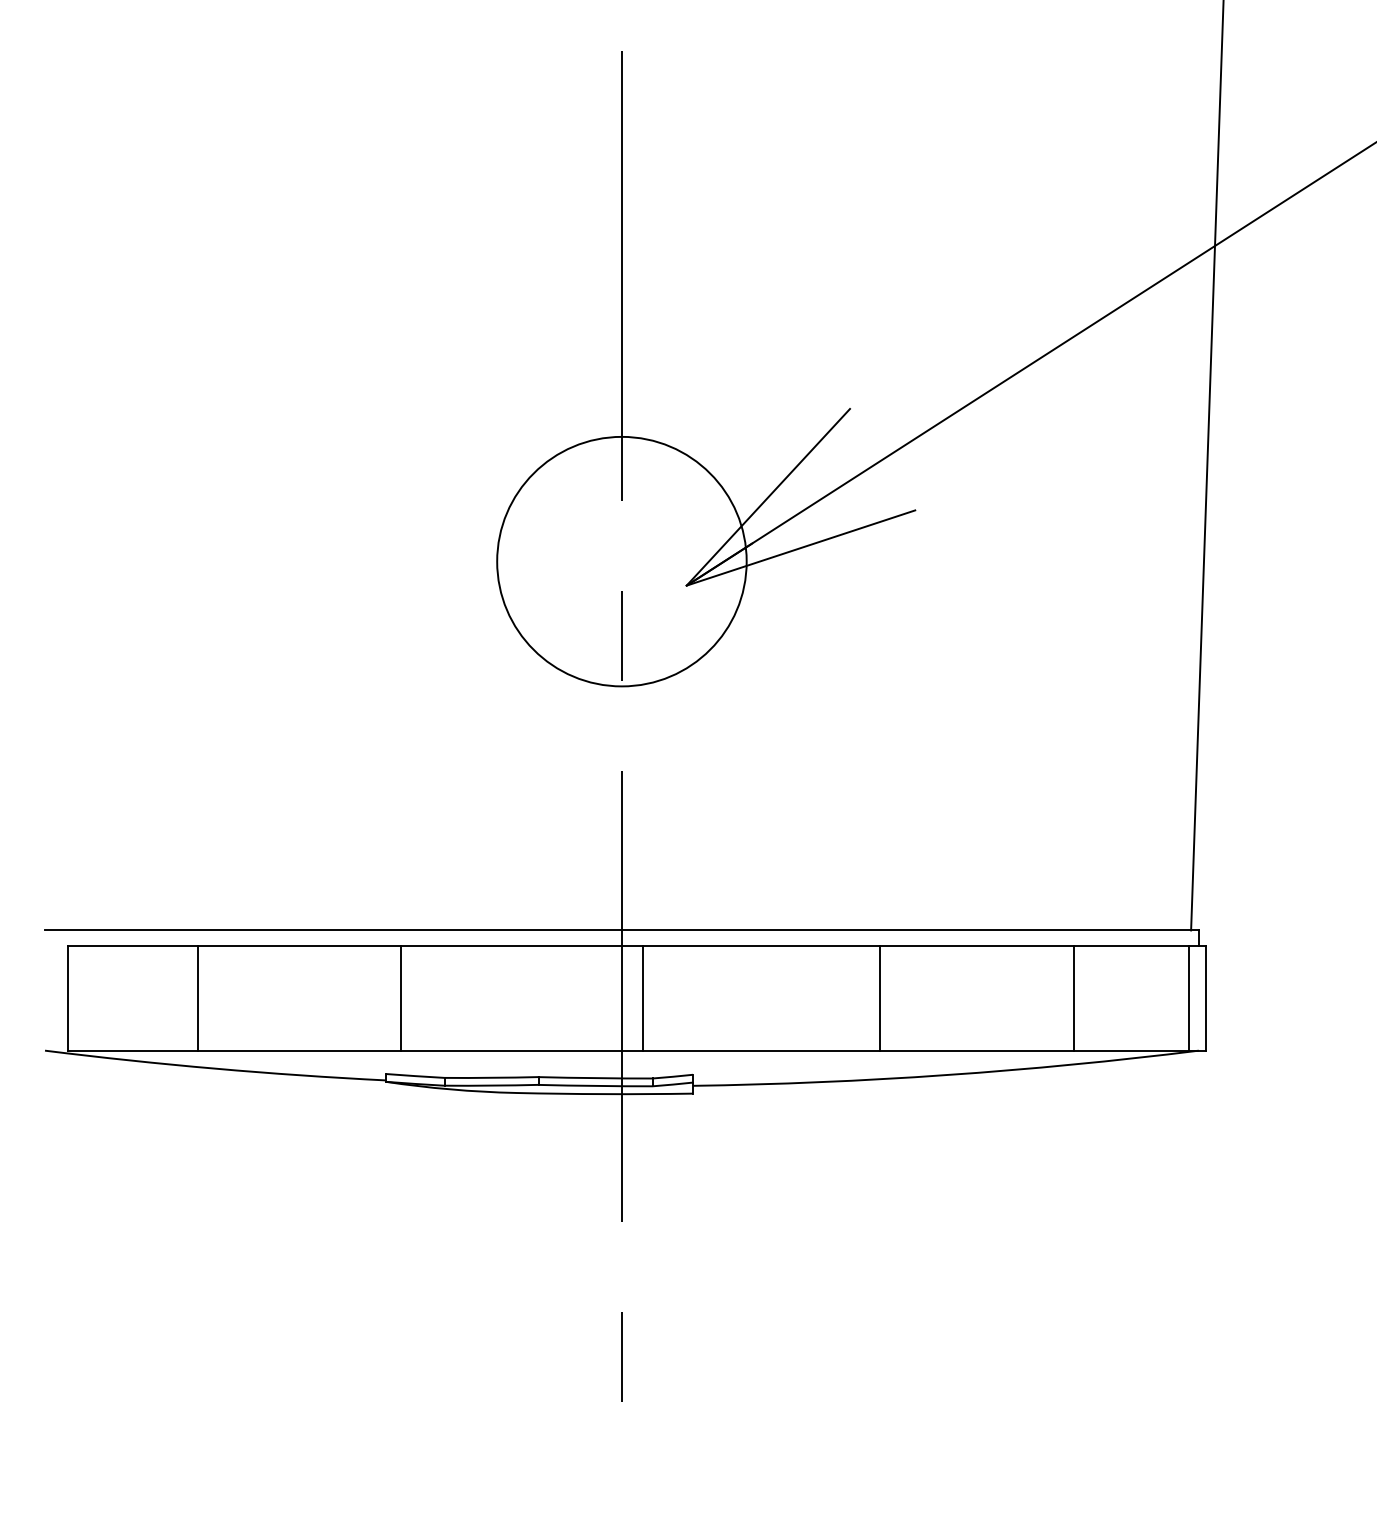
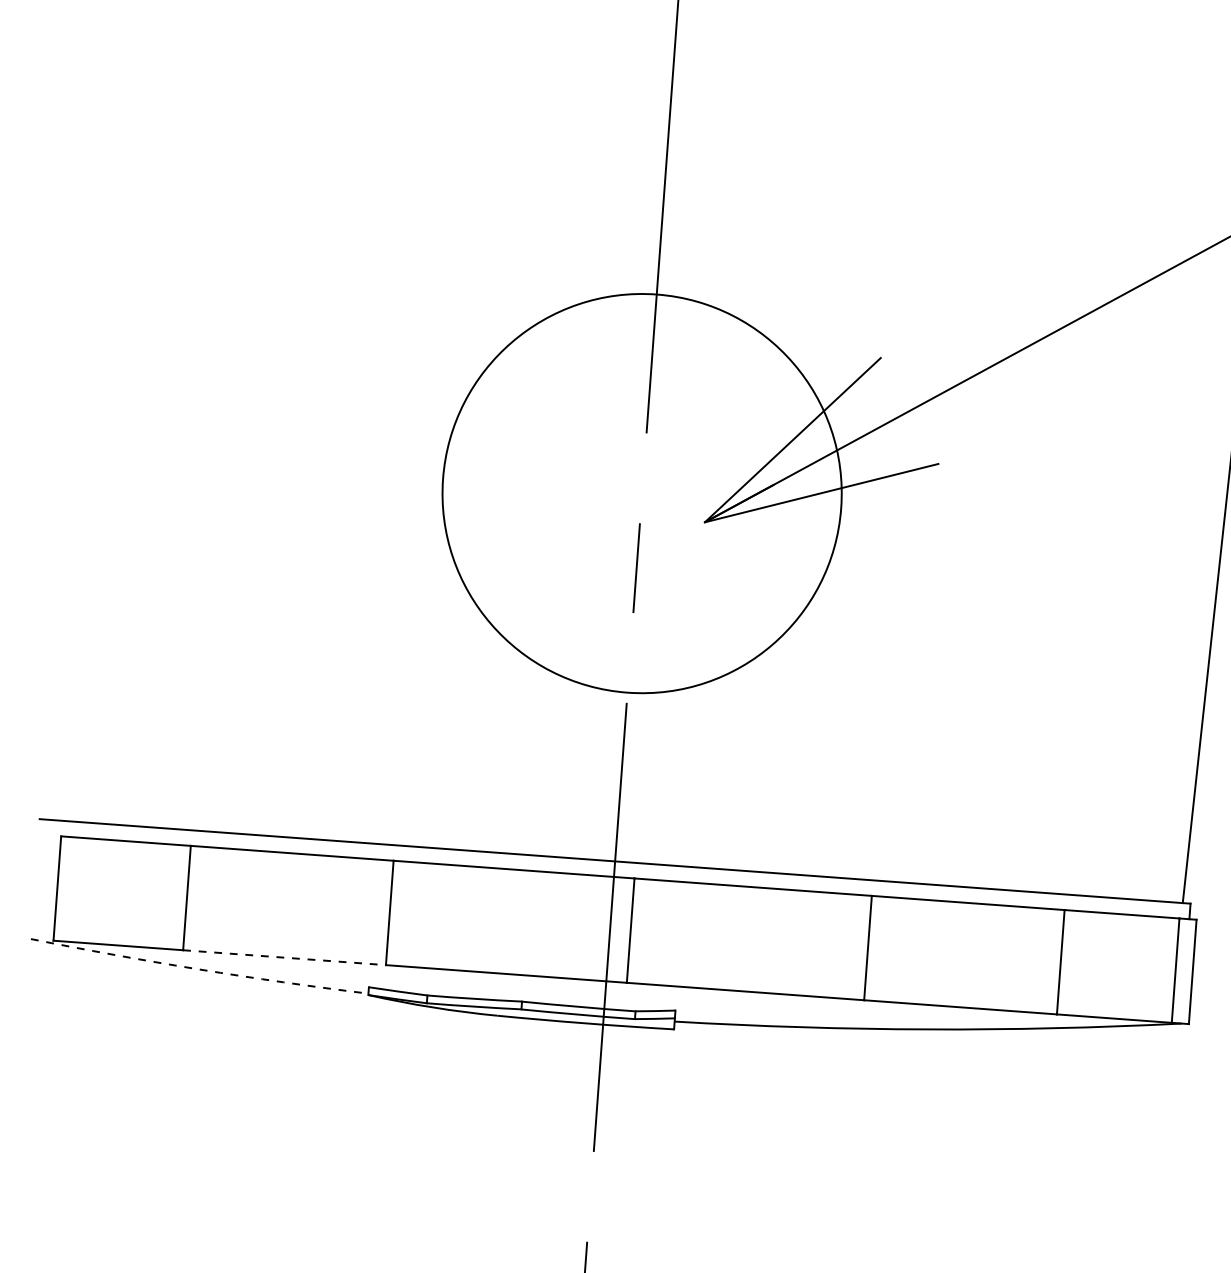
circle: (621, 561) -> (641, 493), size x1.6
line: (299, 1050) -> (284, 957), solid -> dashed
arc: (215, 1068) -> (199, 969), solid -> dashed

